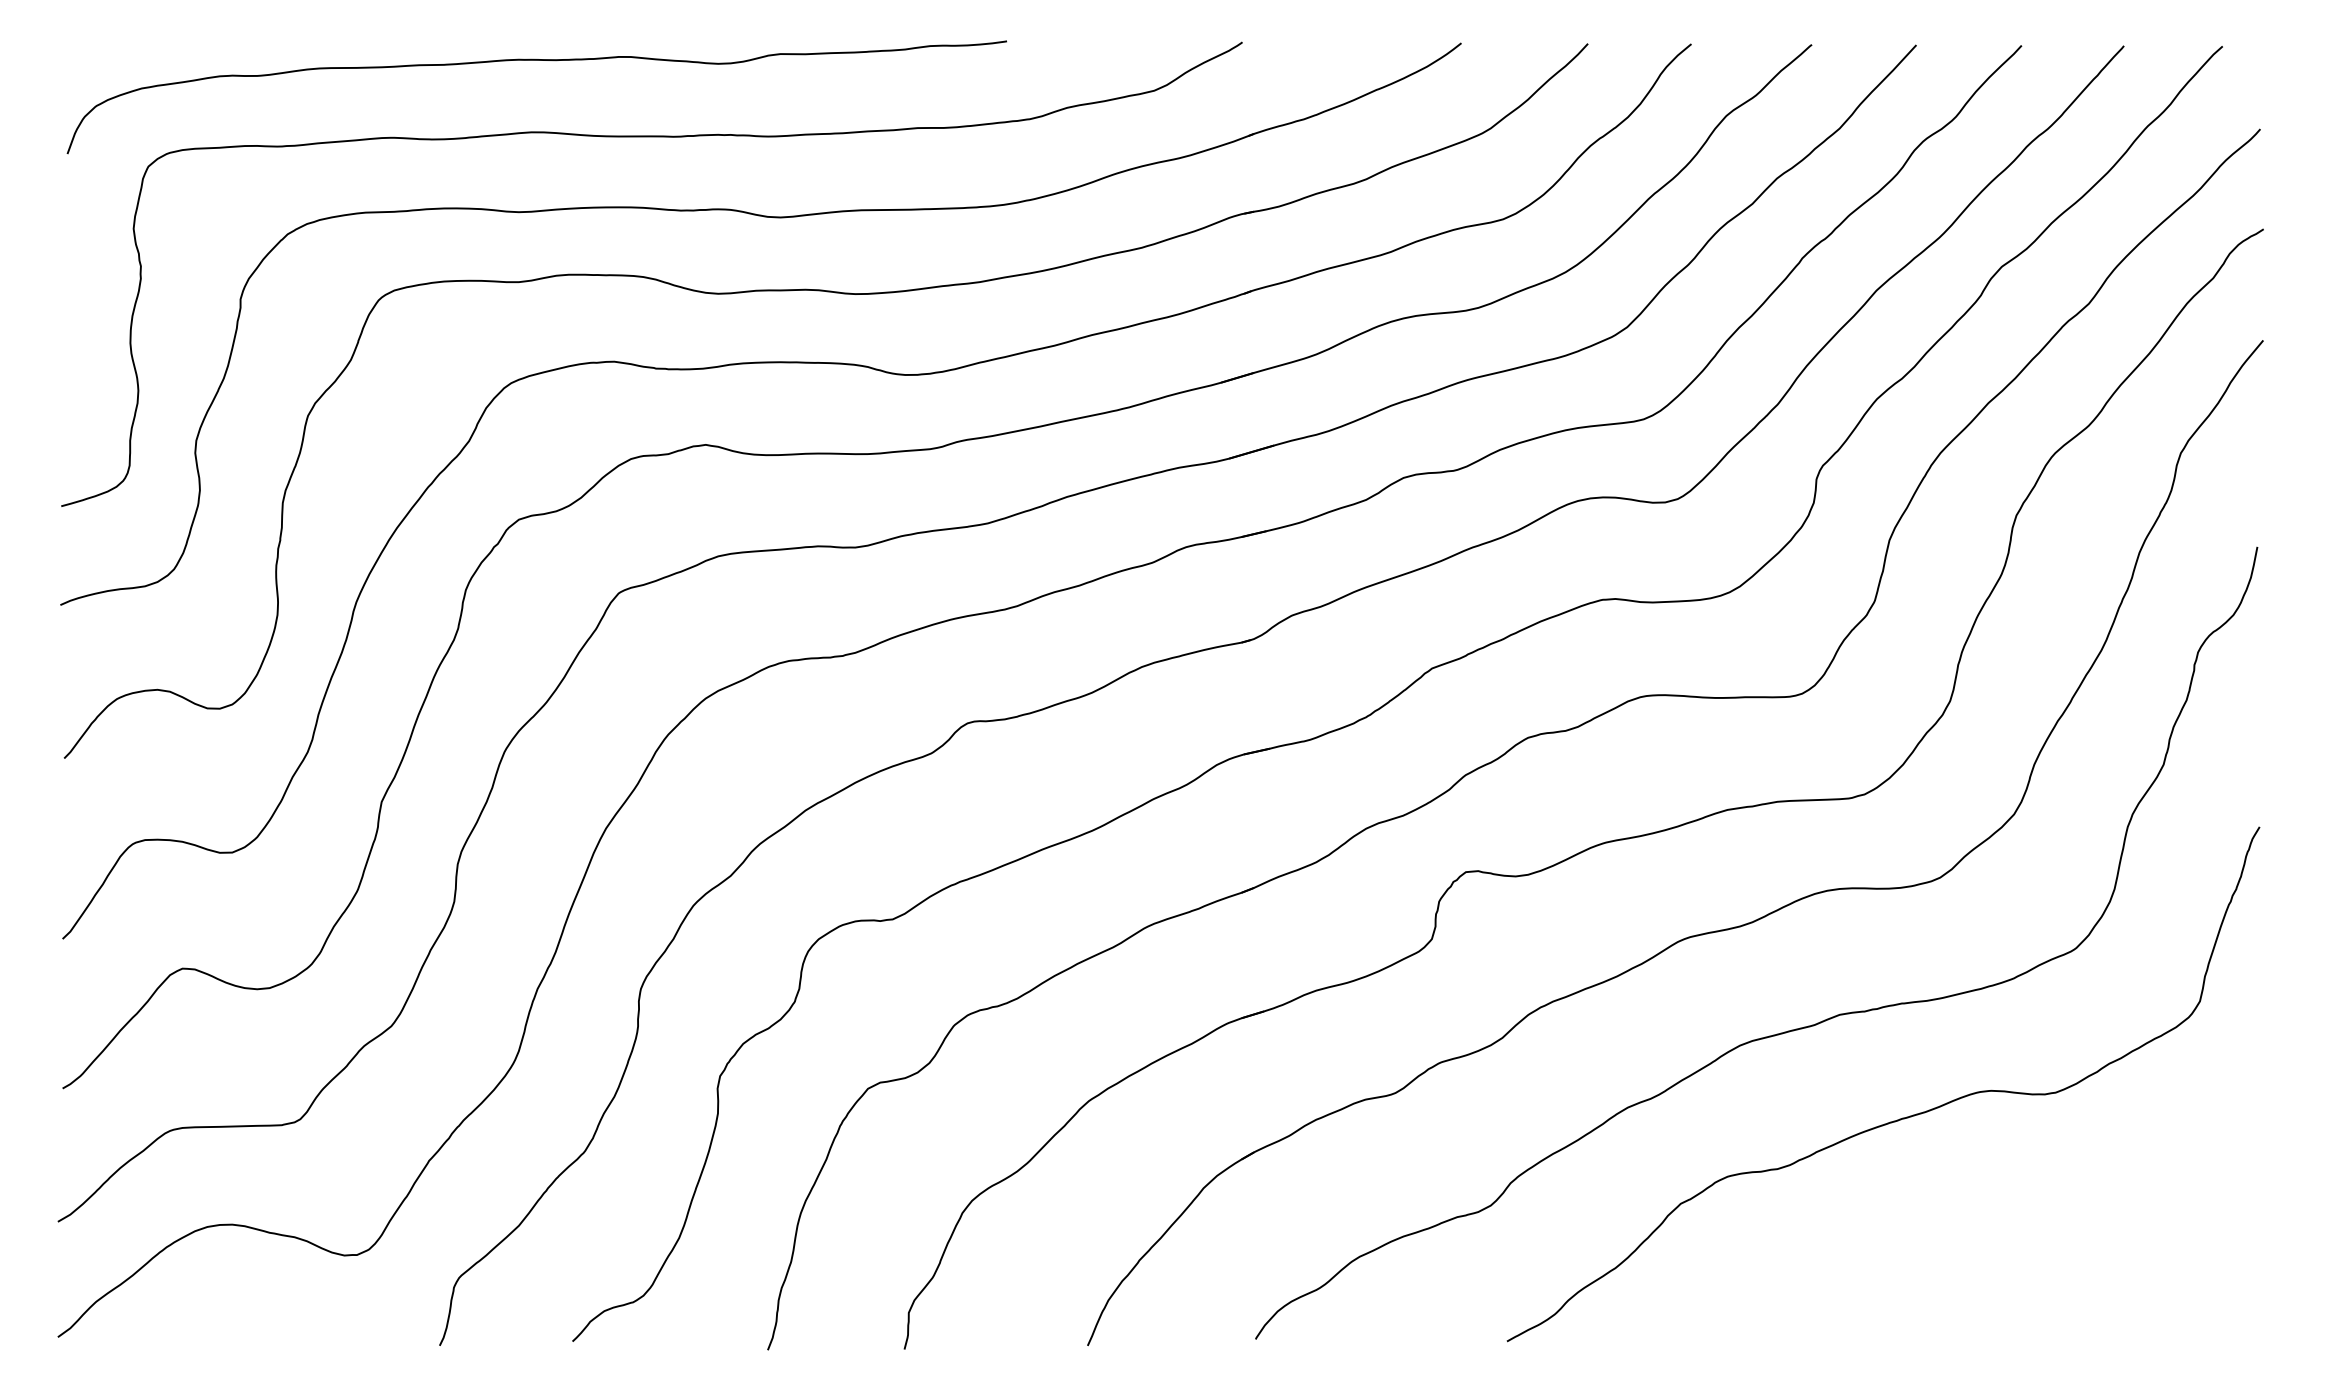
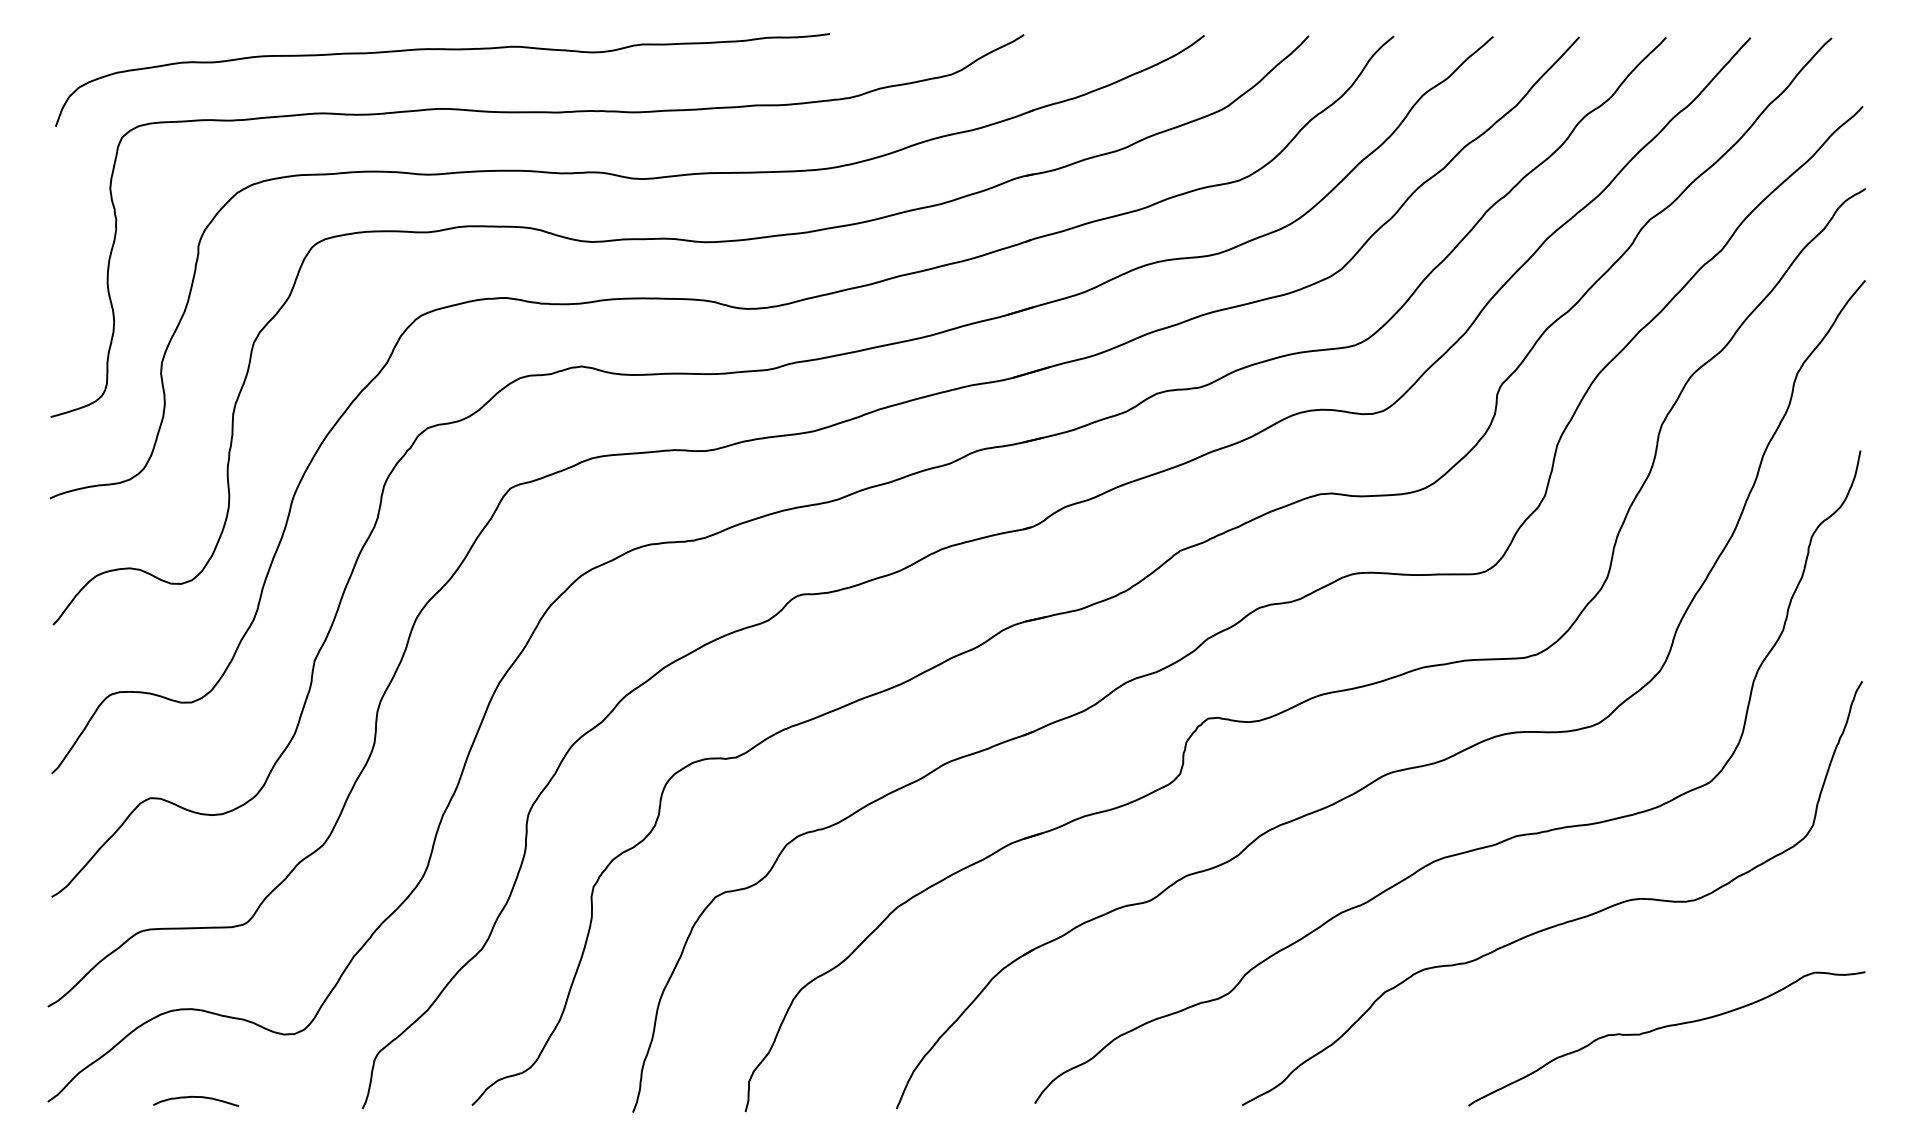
curve: (2018, 1248) -> (1663, 1028), added
curve: (238, 1331) -> (196, 1097), added

